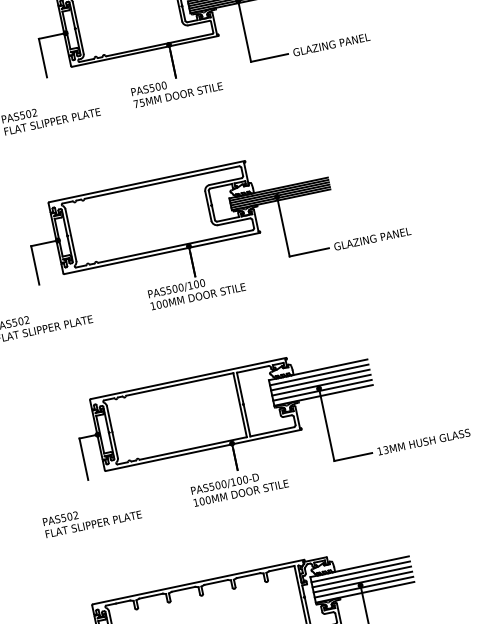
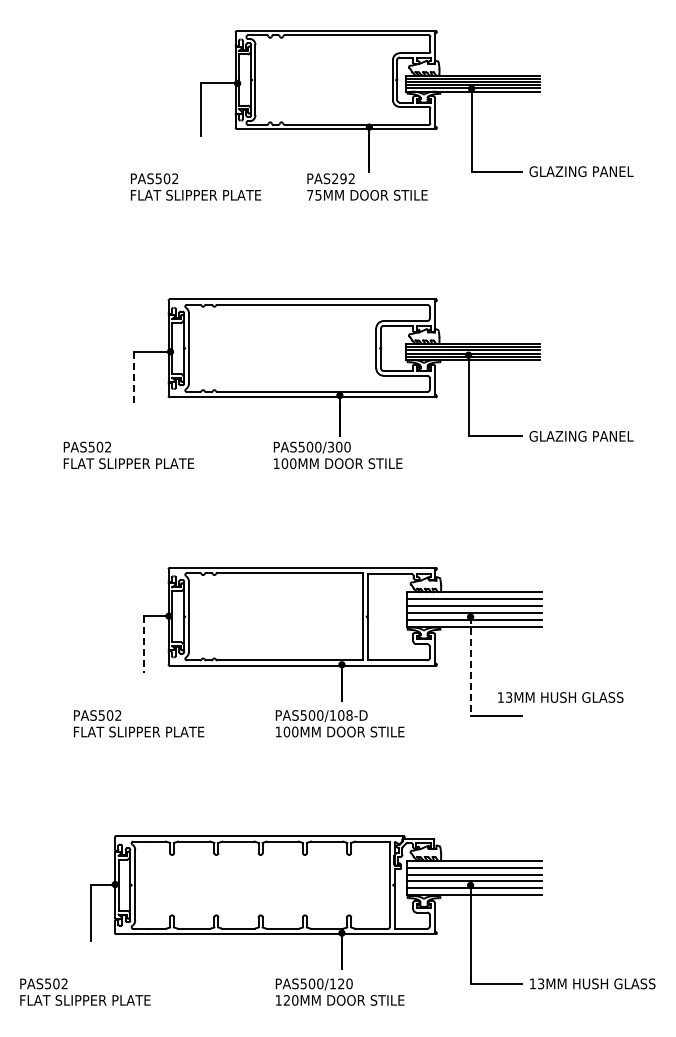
text: (158, 86) -> (343, 178), PAS500 -> PAS292
line: (35, 265) -> (134, 378), solid -> dashed
text: (189, 285) -> (330, 446), PAS500/100 -> PAS500/300
line: (326, 425) -> (470, 666), solid -> dashed
text: (423, 442) -> (560, 697), moved
line: (84, 459) -> (144, 644), solid -> dashed
text: (245, 479) -> (349, 715), PAS500/100-D -> PAS500/108-D

